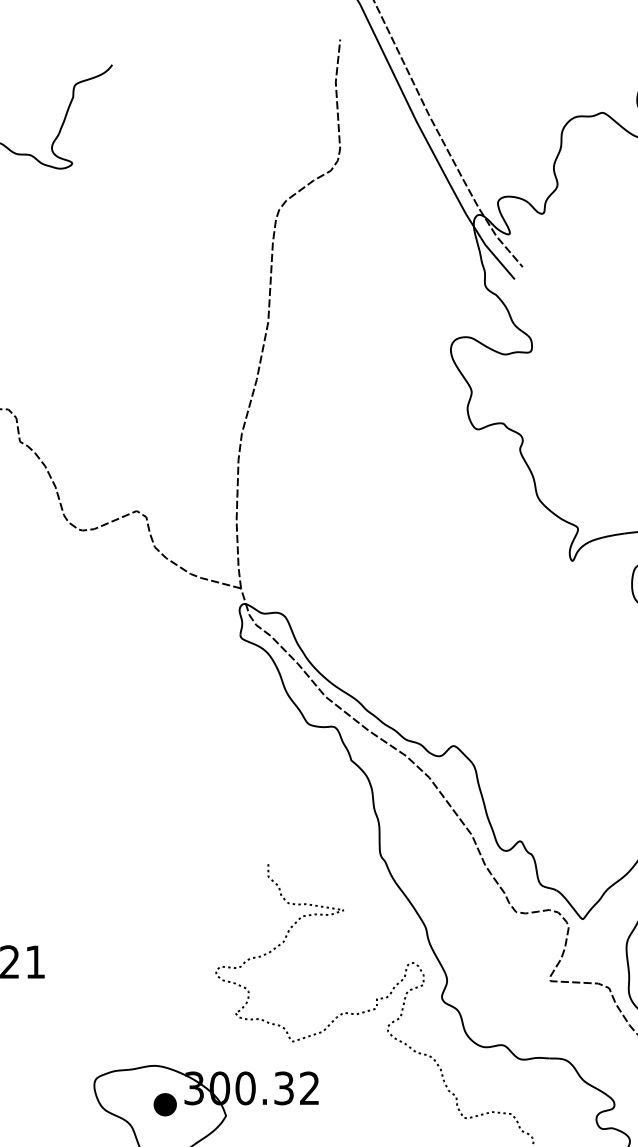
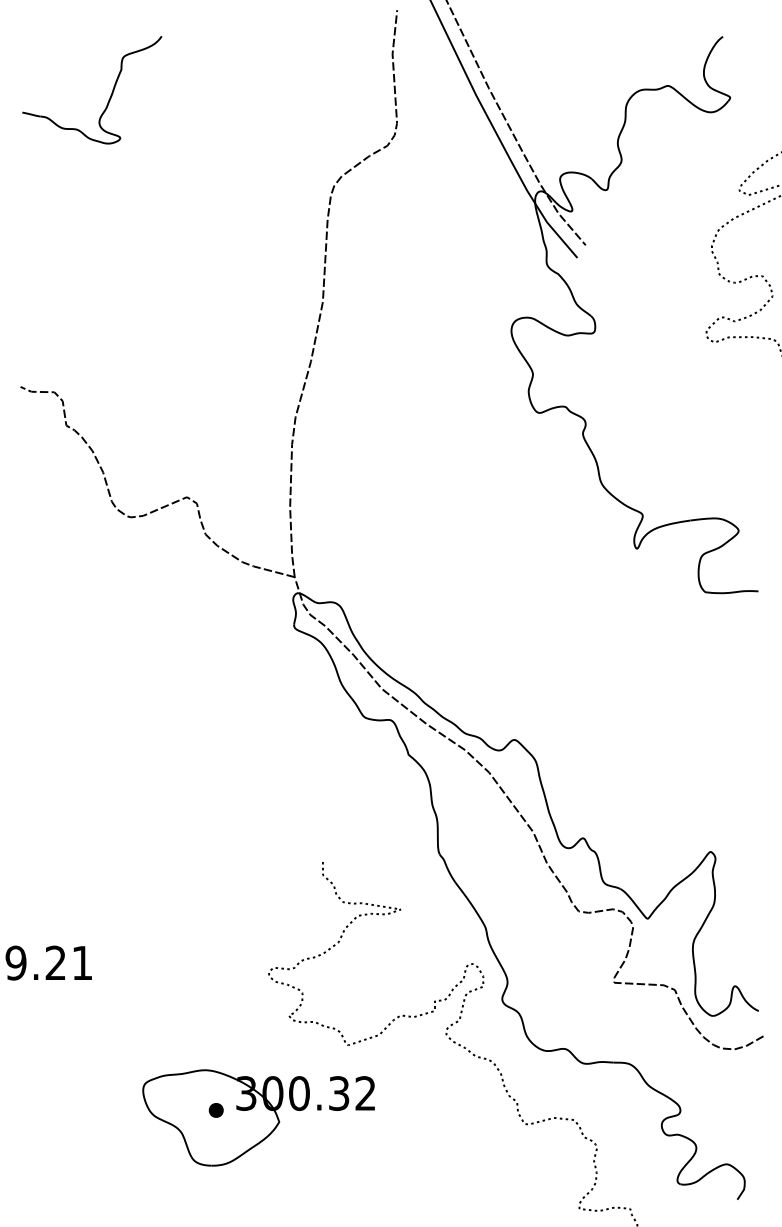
part: (164, 1104) -> (215, 1110), size x0.62

